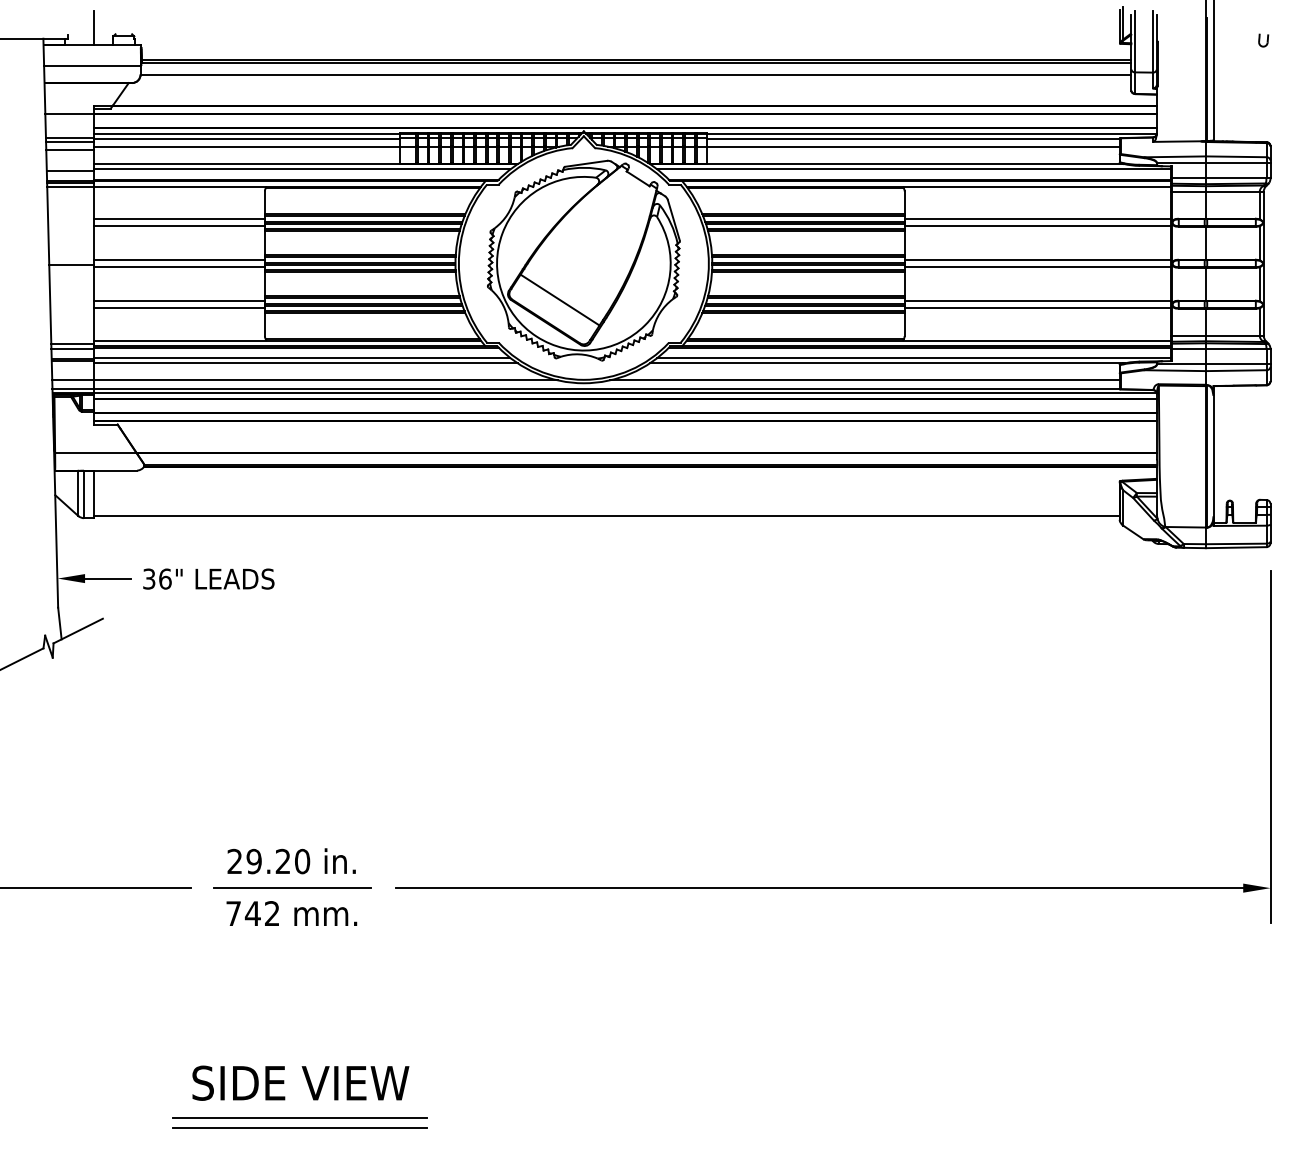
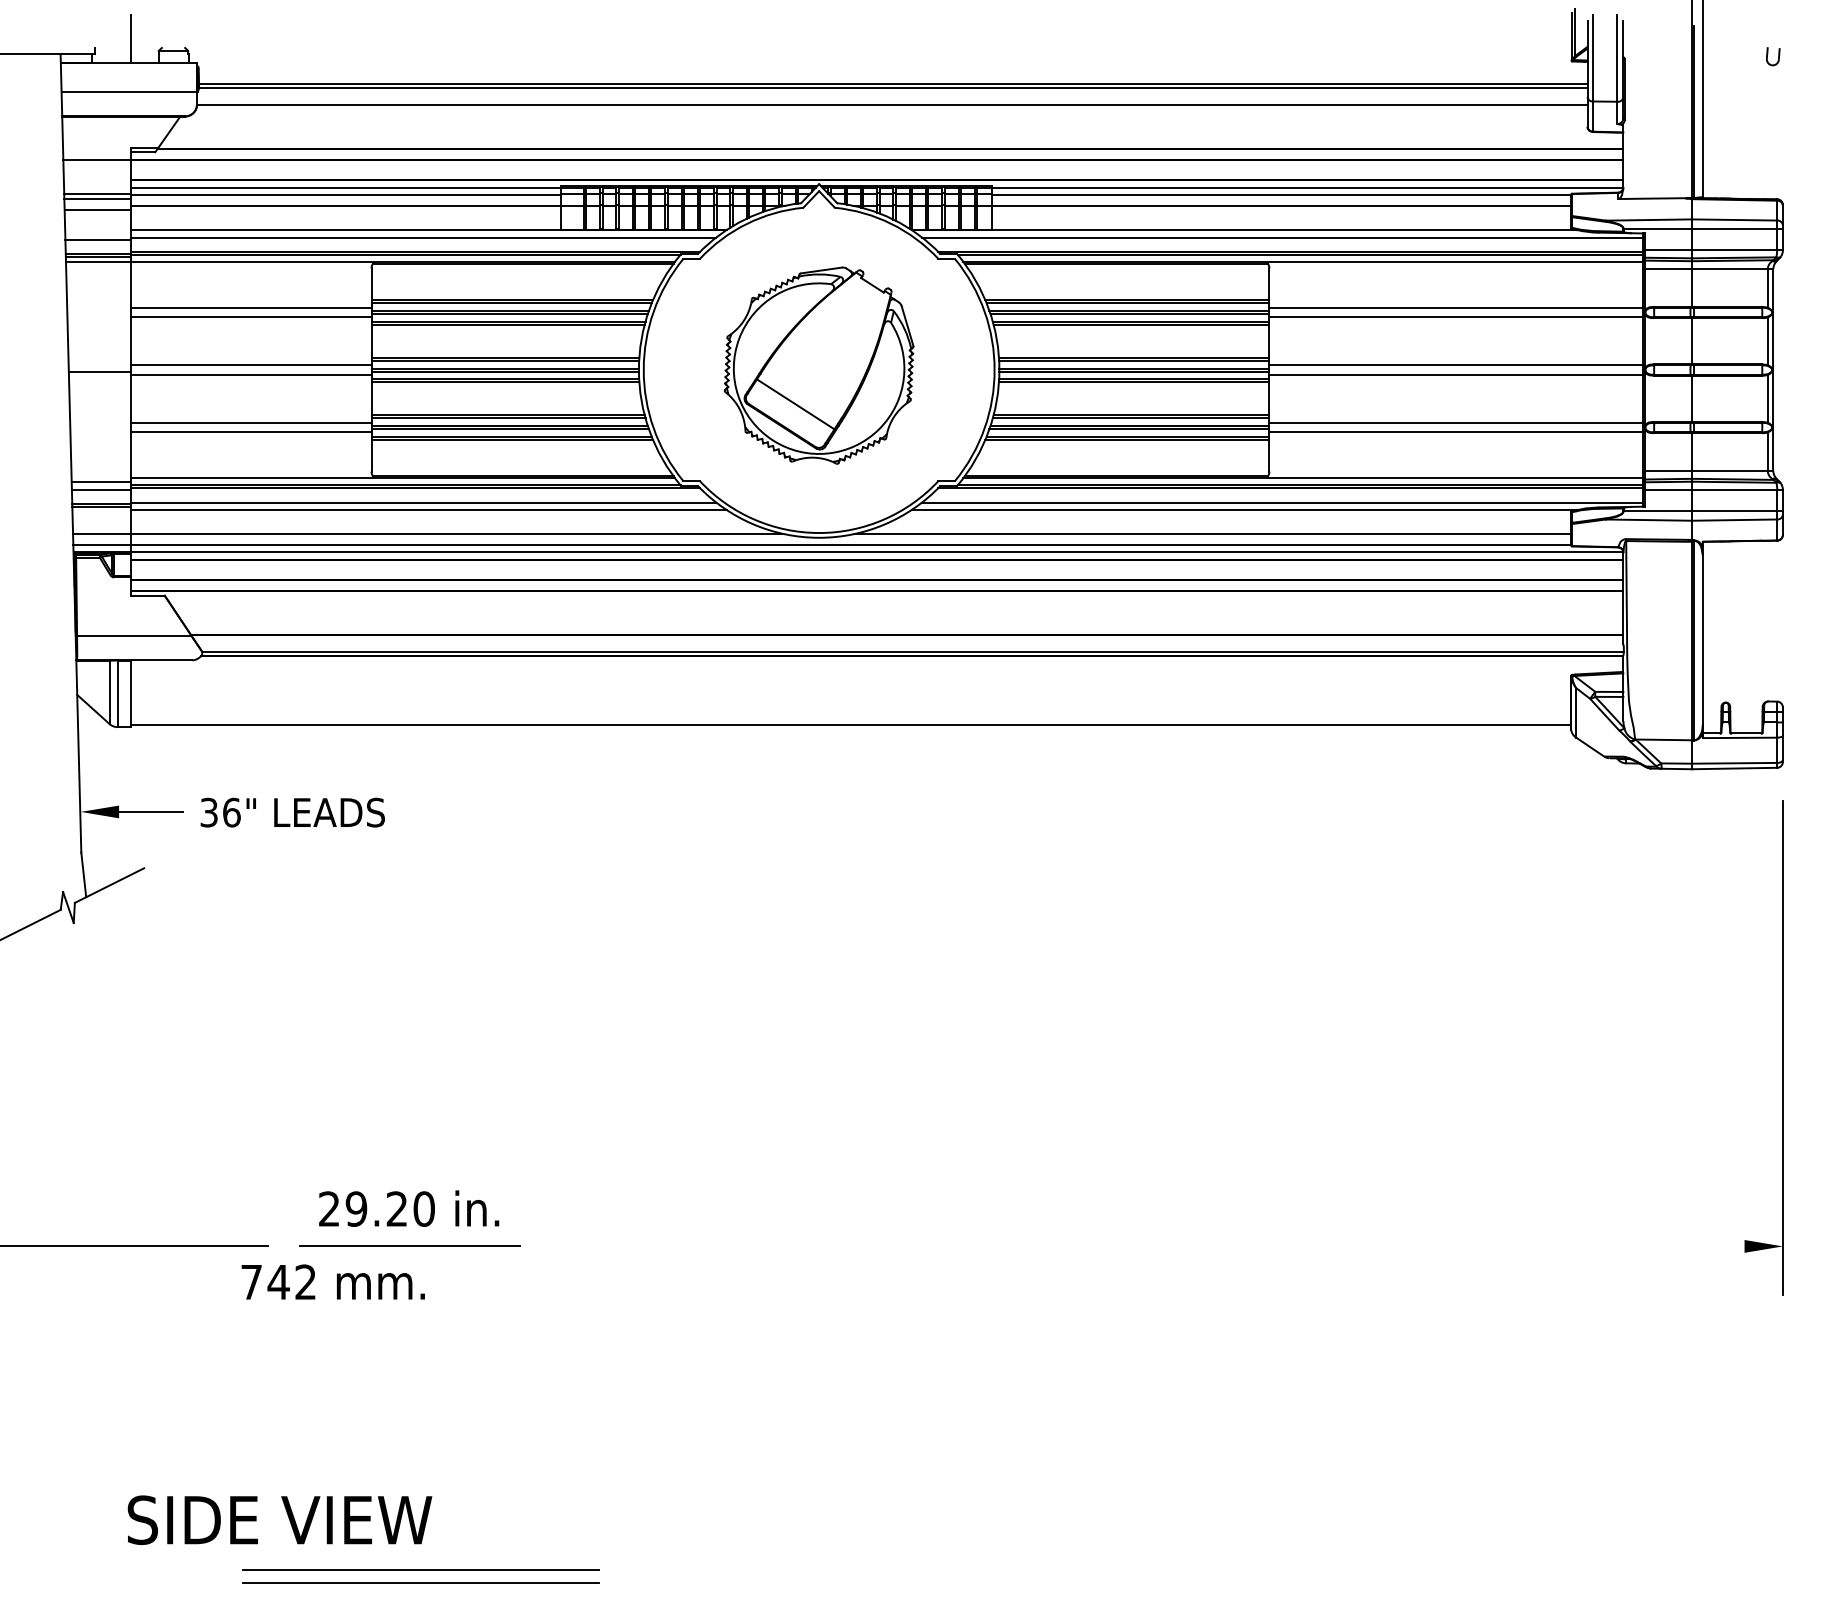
part: (583, 260) -> (818, 365), size x0.7
line: (820, 888) -> (1151, 1246), removed
text: (291, 913) -> (332, 1281), moved
text: (300, 1083) -> (279, 1520), moved

